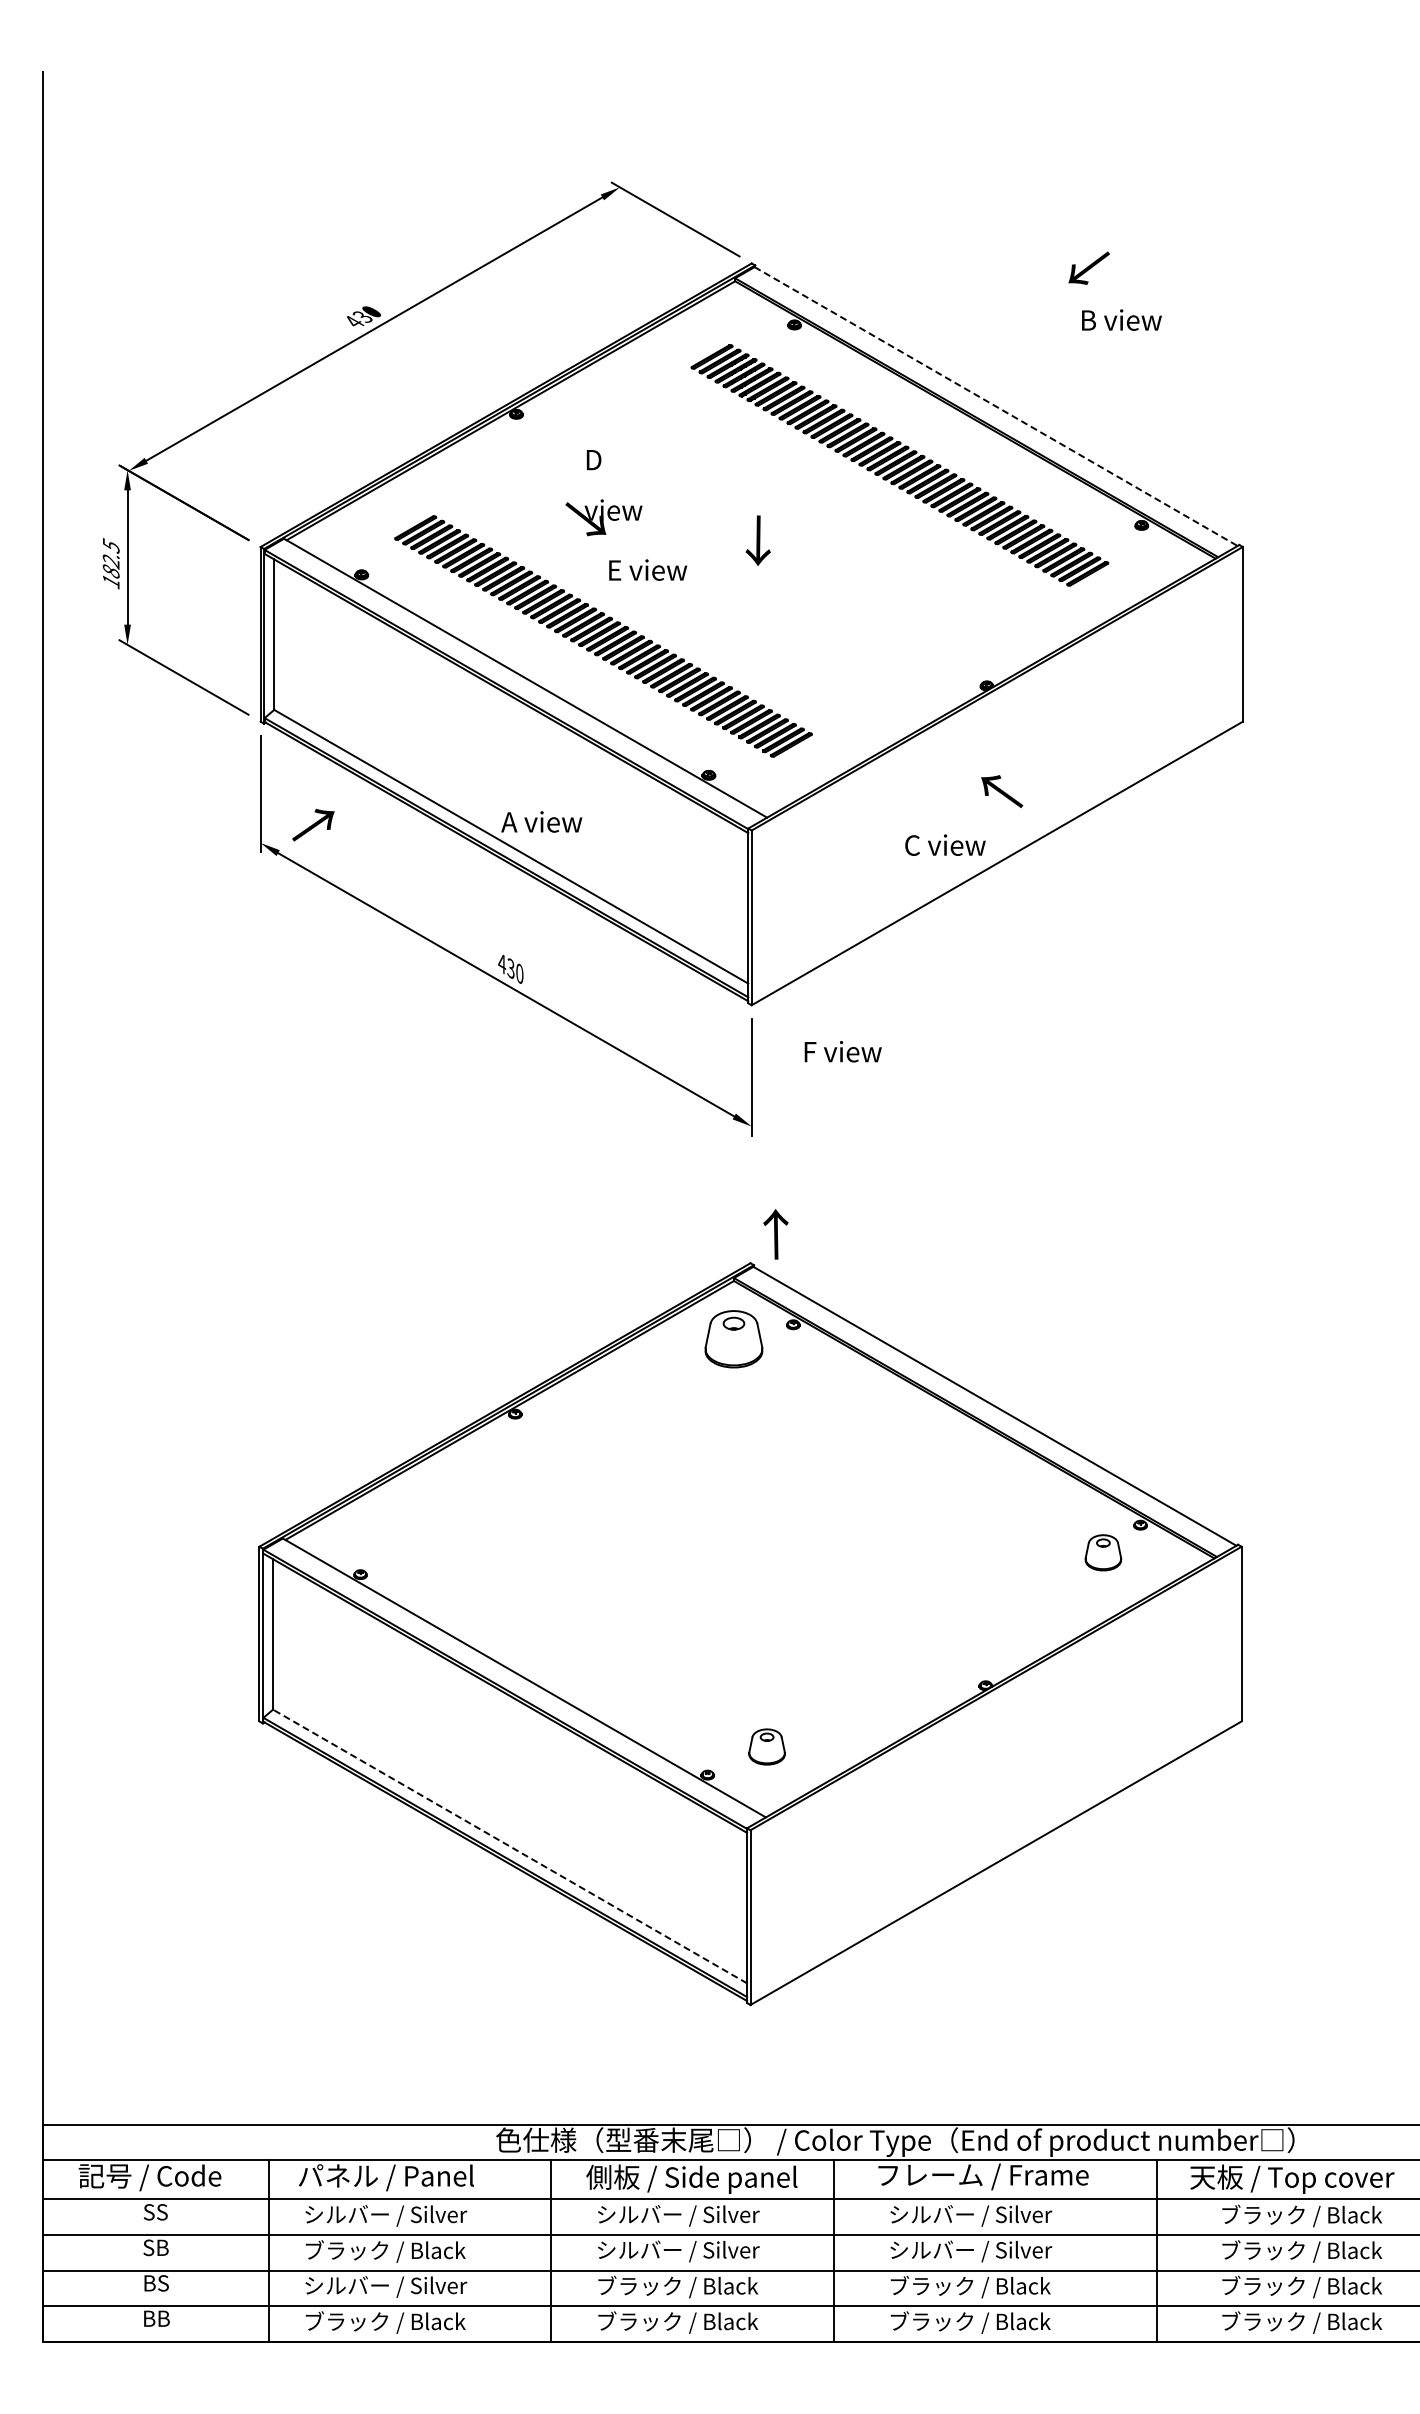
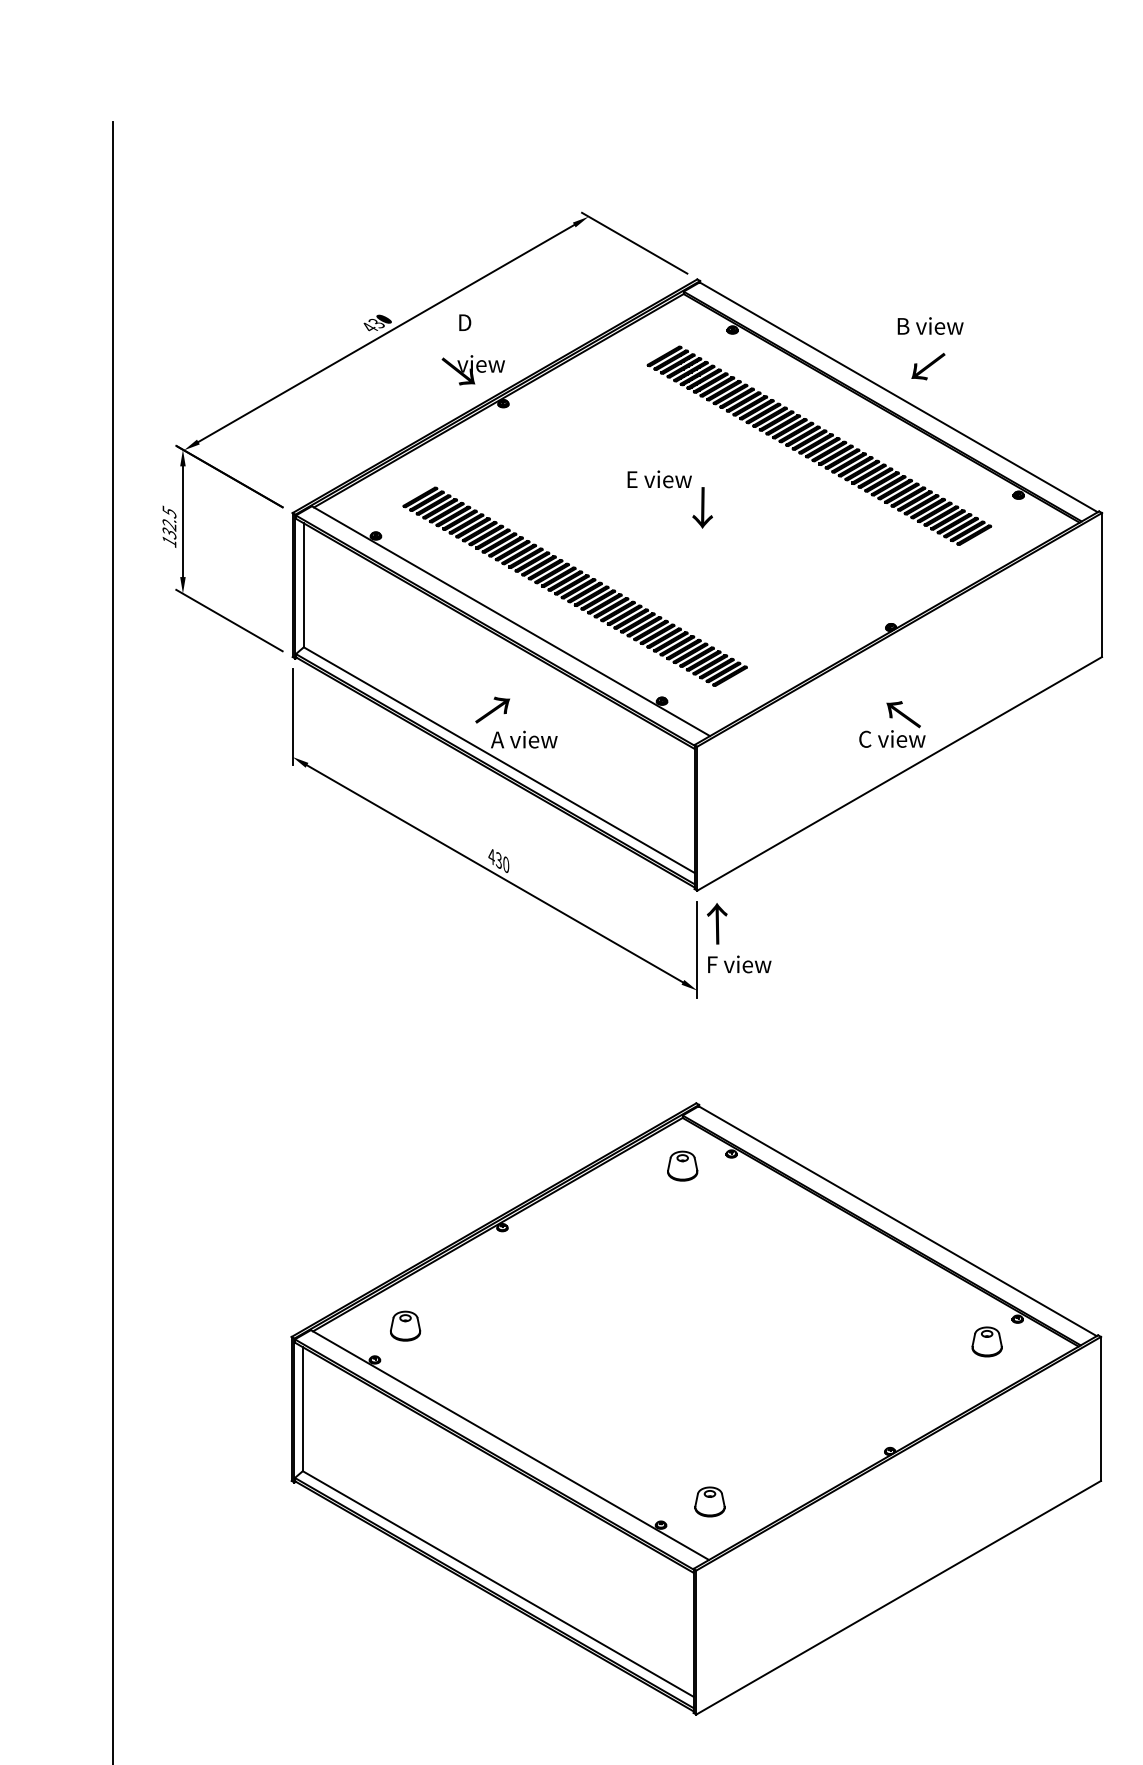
text: (1088, 267) -> (927, 365), moved
text: (1121, 319) -> (930, 325), moved
line: (996, 406) -> (899, 397), dashed -> solid
text: (603, 493) -> (472, 350), moved
text: (648, 569) -> (660, 478), moved
text: (110, 571) -> (168, 533), 182.5 -> 132.5
text: (313, 824) -> (492, 709), moved
text: (945, 844) -> (892, 738), moved
text: (842, 1051) -> (739, 964), moved
text: (775, 1234) -> (716, 923), moved
part: (733, 1339) -> (682, 1166), size x0.62
part: (397, 1533) -> (405, 1326), added
line: (510, 1846) -> (498, 1583), dashed -> solid

